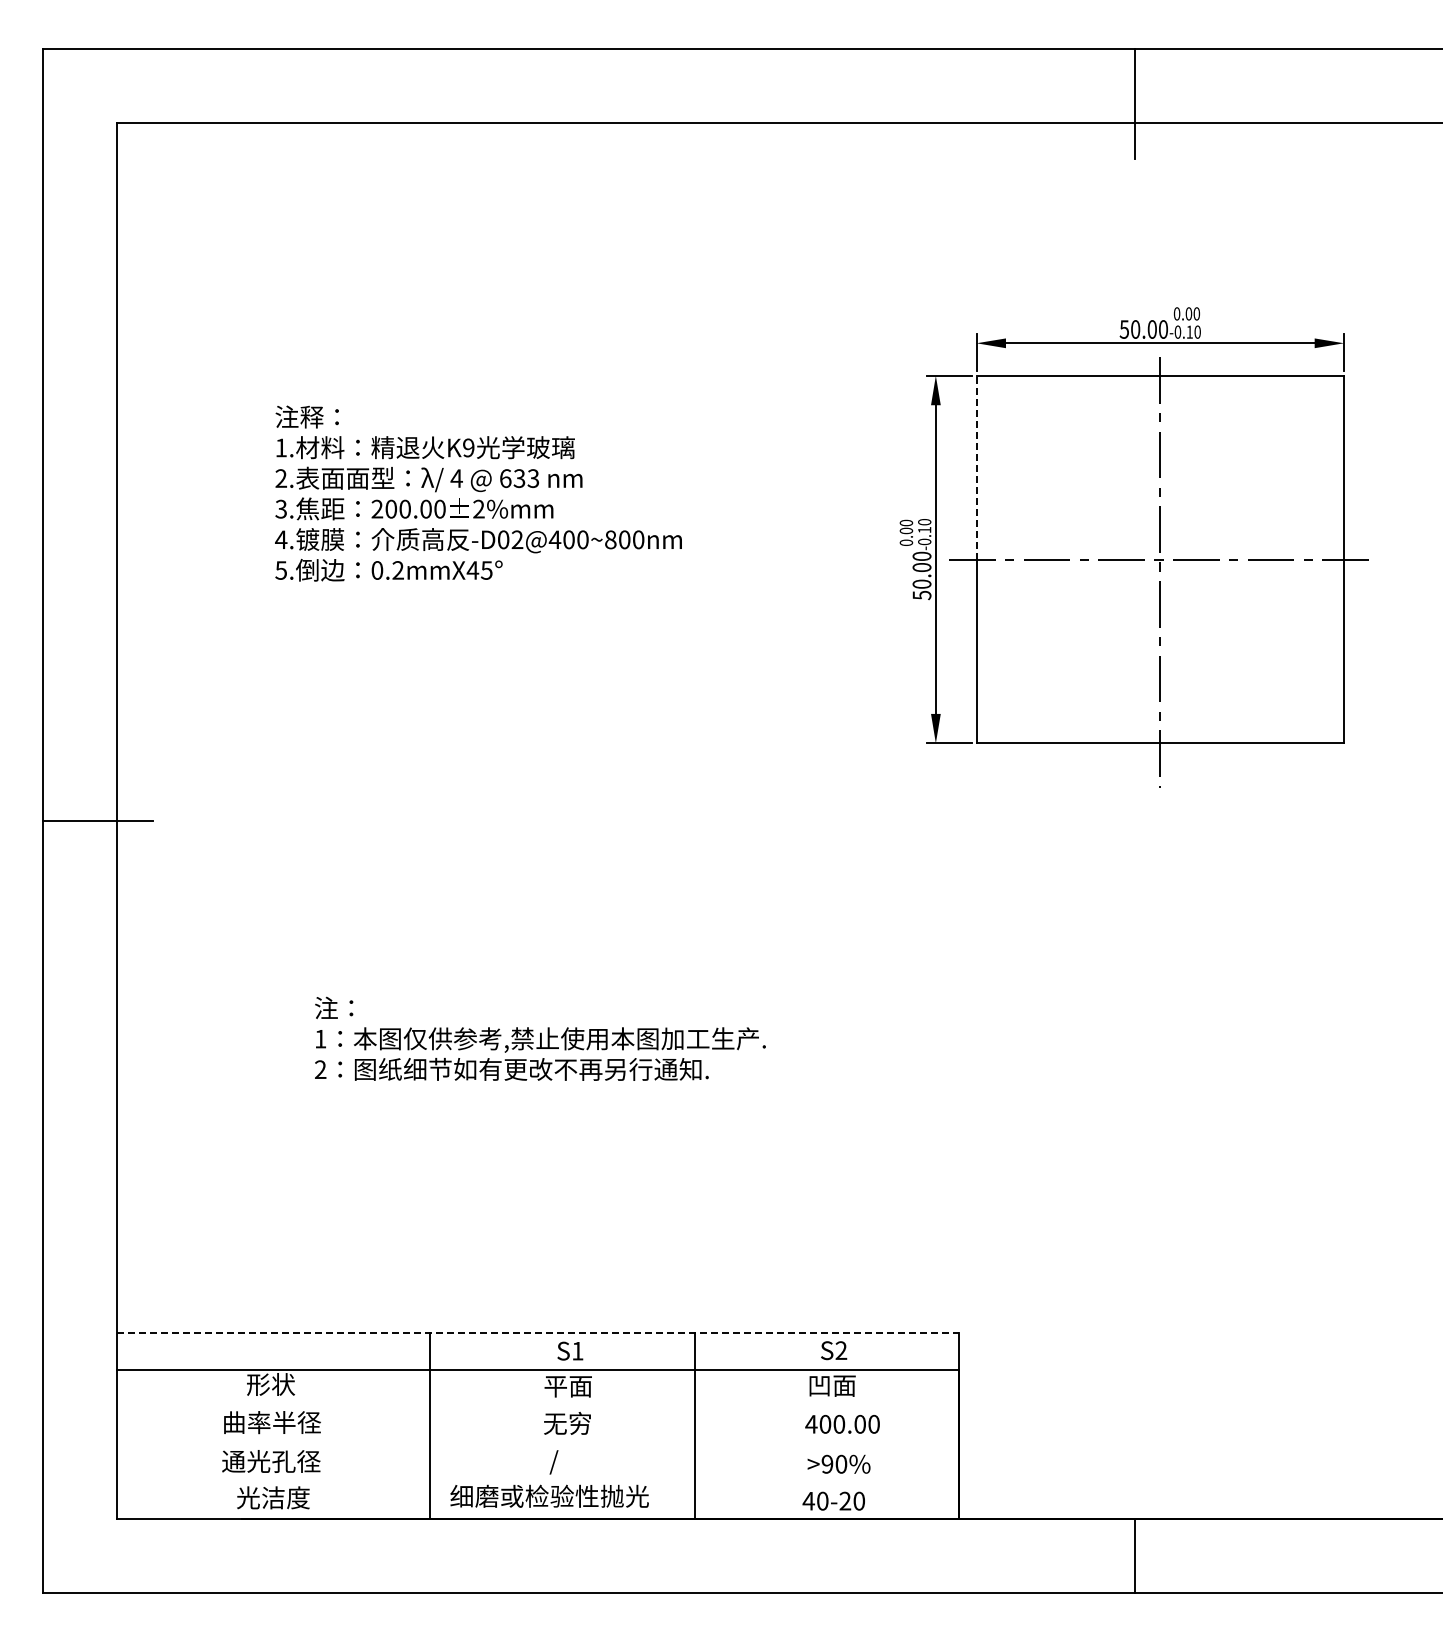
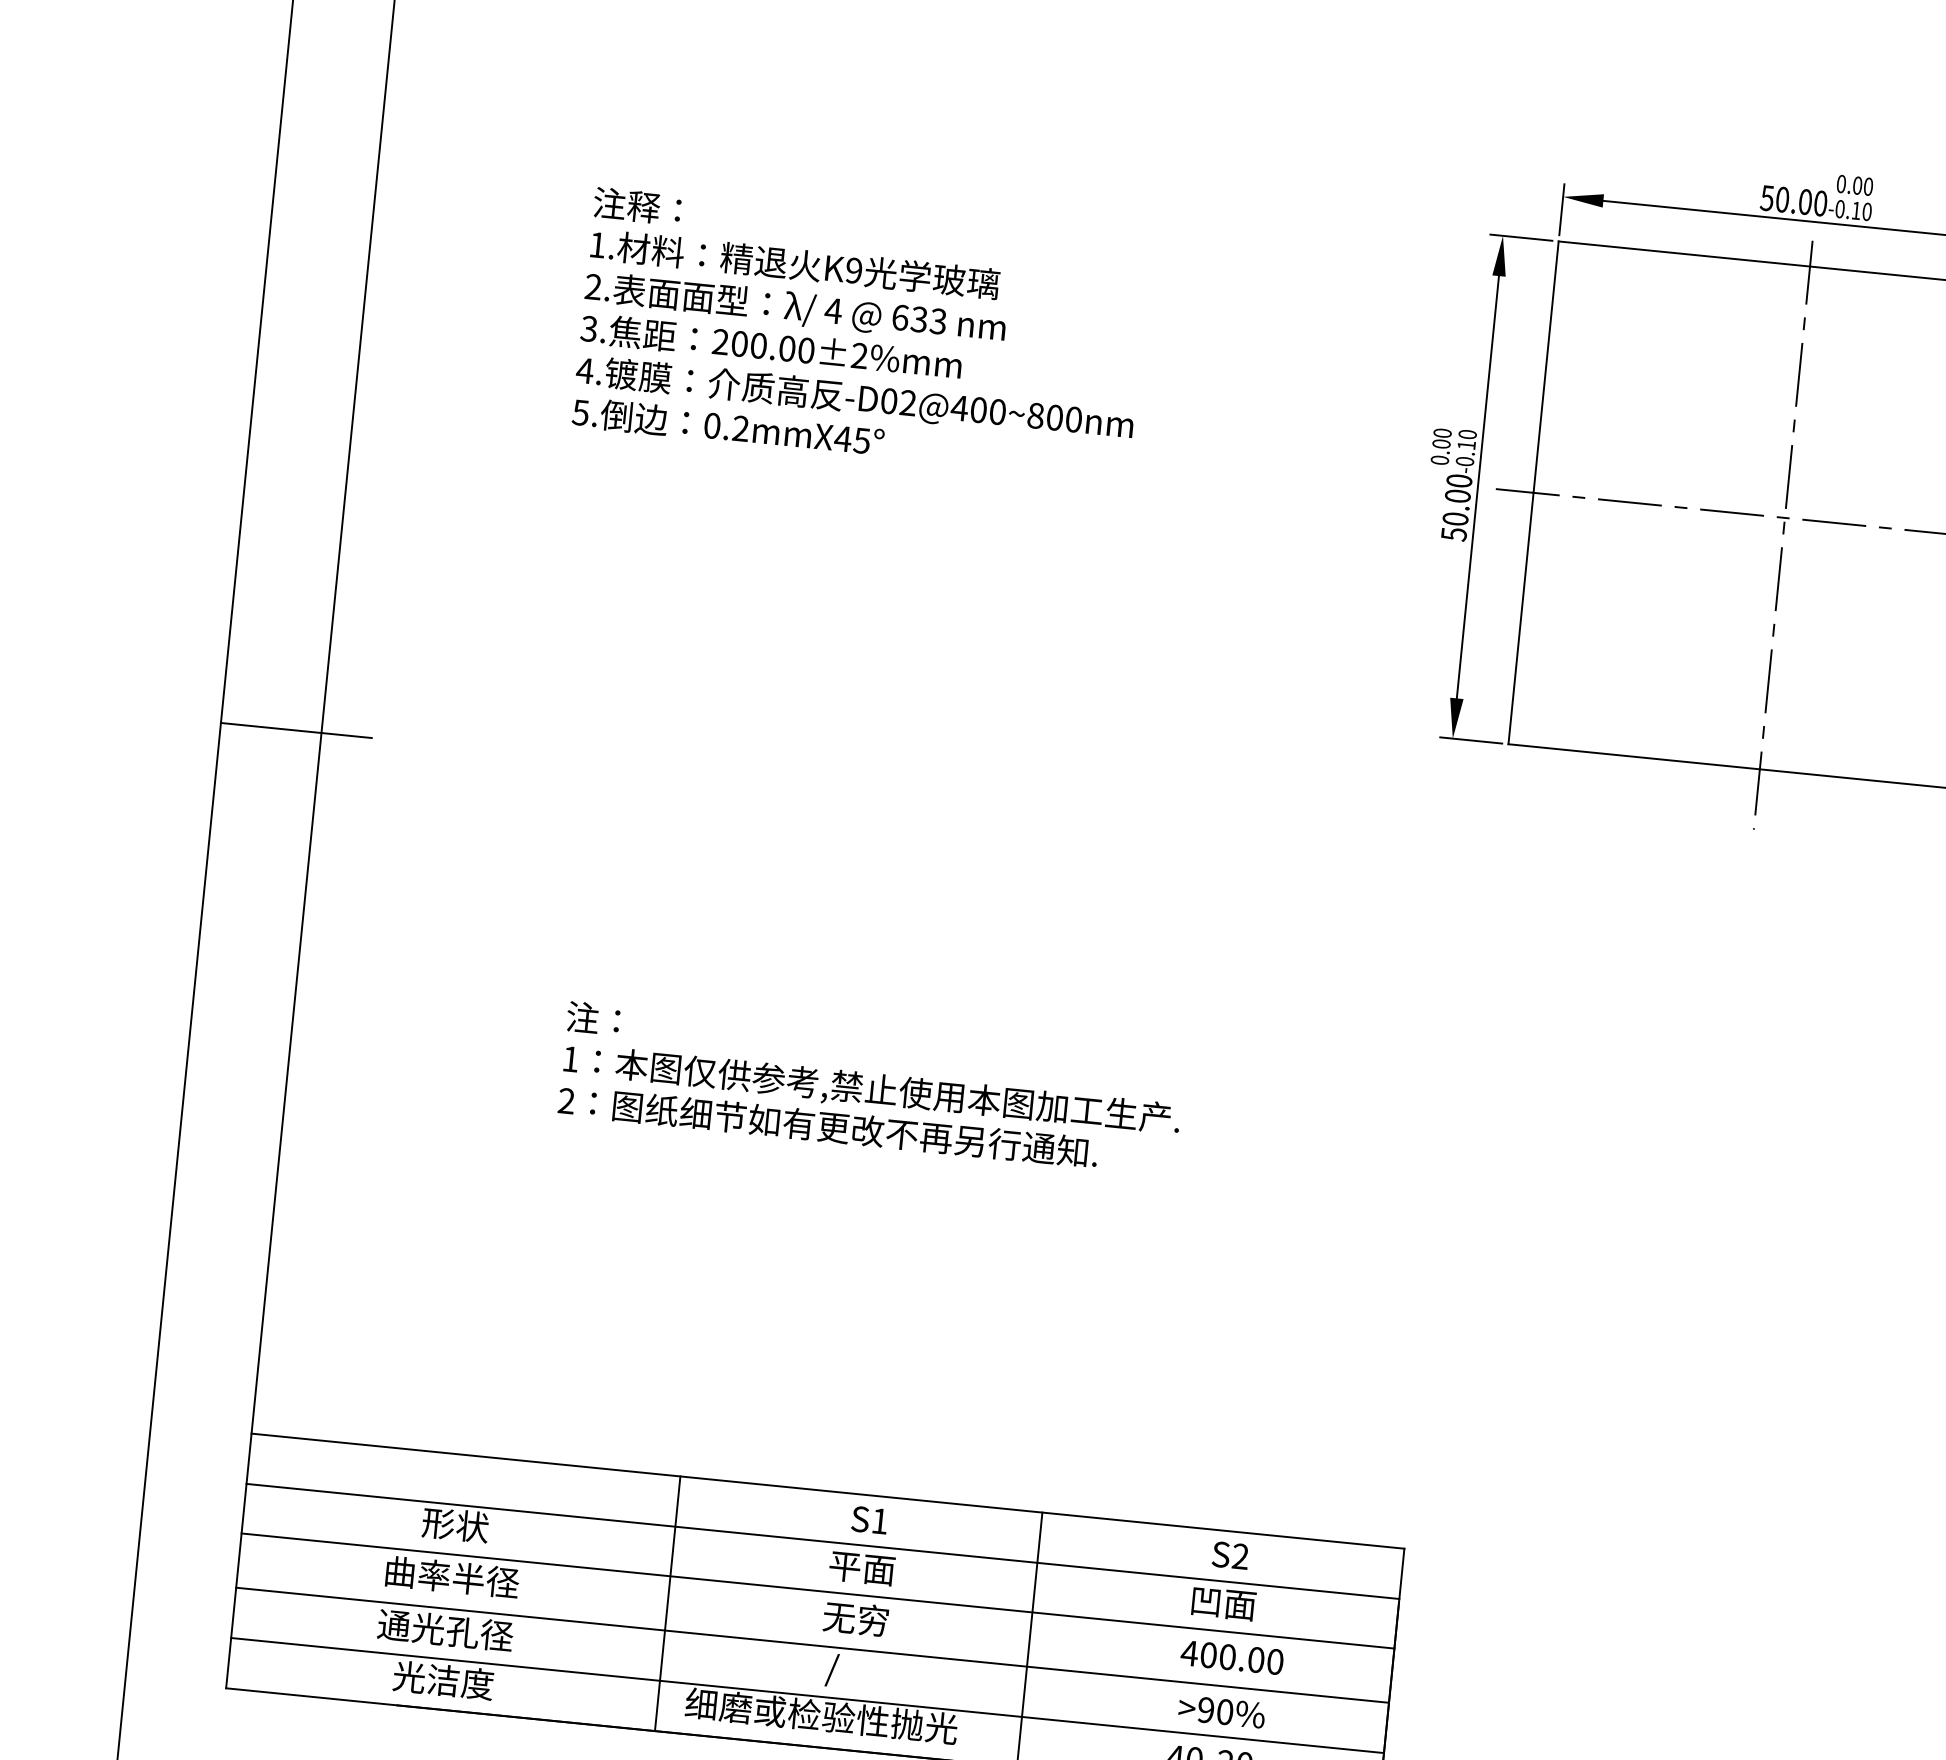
line: (976, 467) -> (1546, 366), dashed -> solid
line: (538, 1333) -> (828, 1491), dashed -> solid
line: (537, 1406) -> (817, 1591), added
line: (537, 1445) -> (811, 1644), added
line: (537, 1482) -> (806, 1695), added

